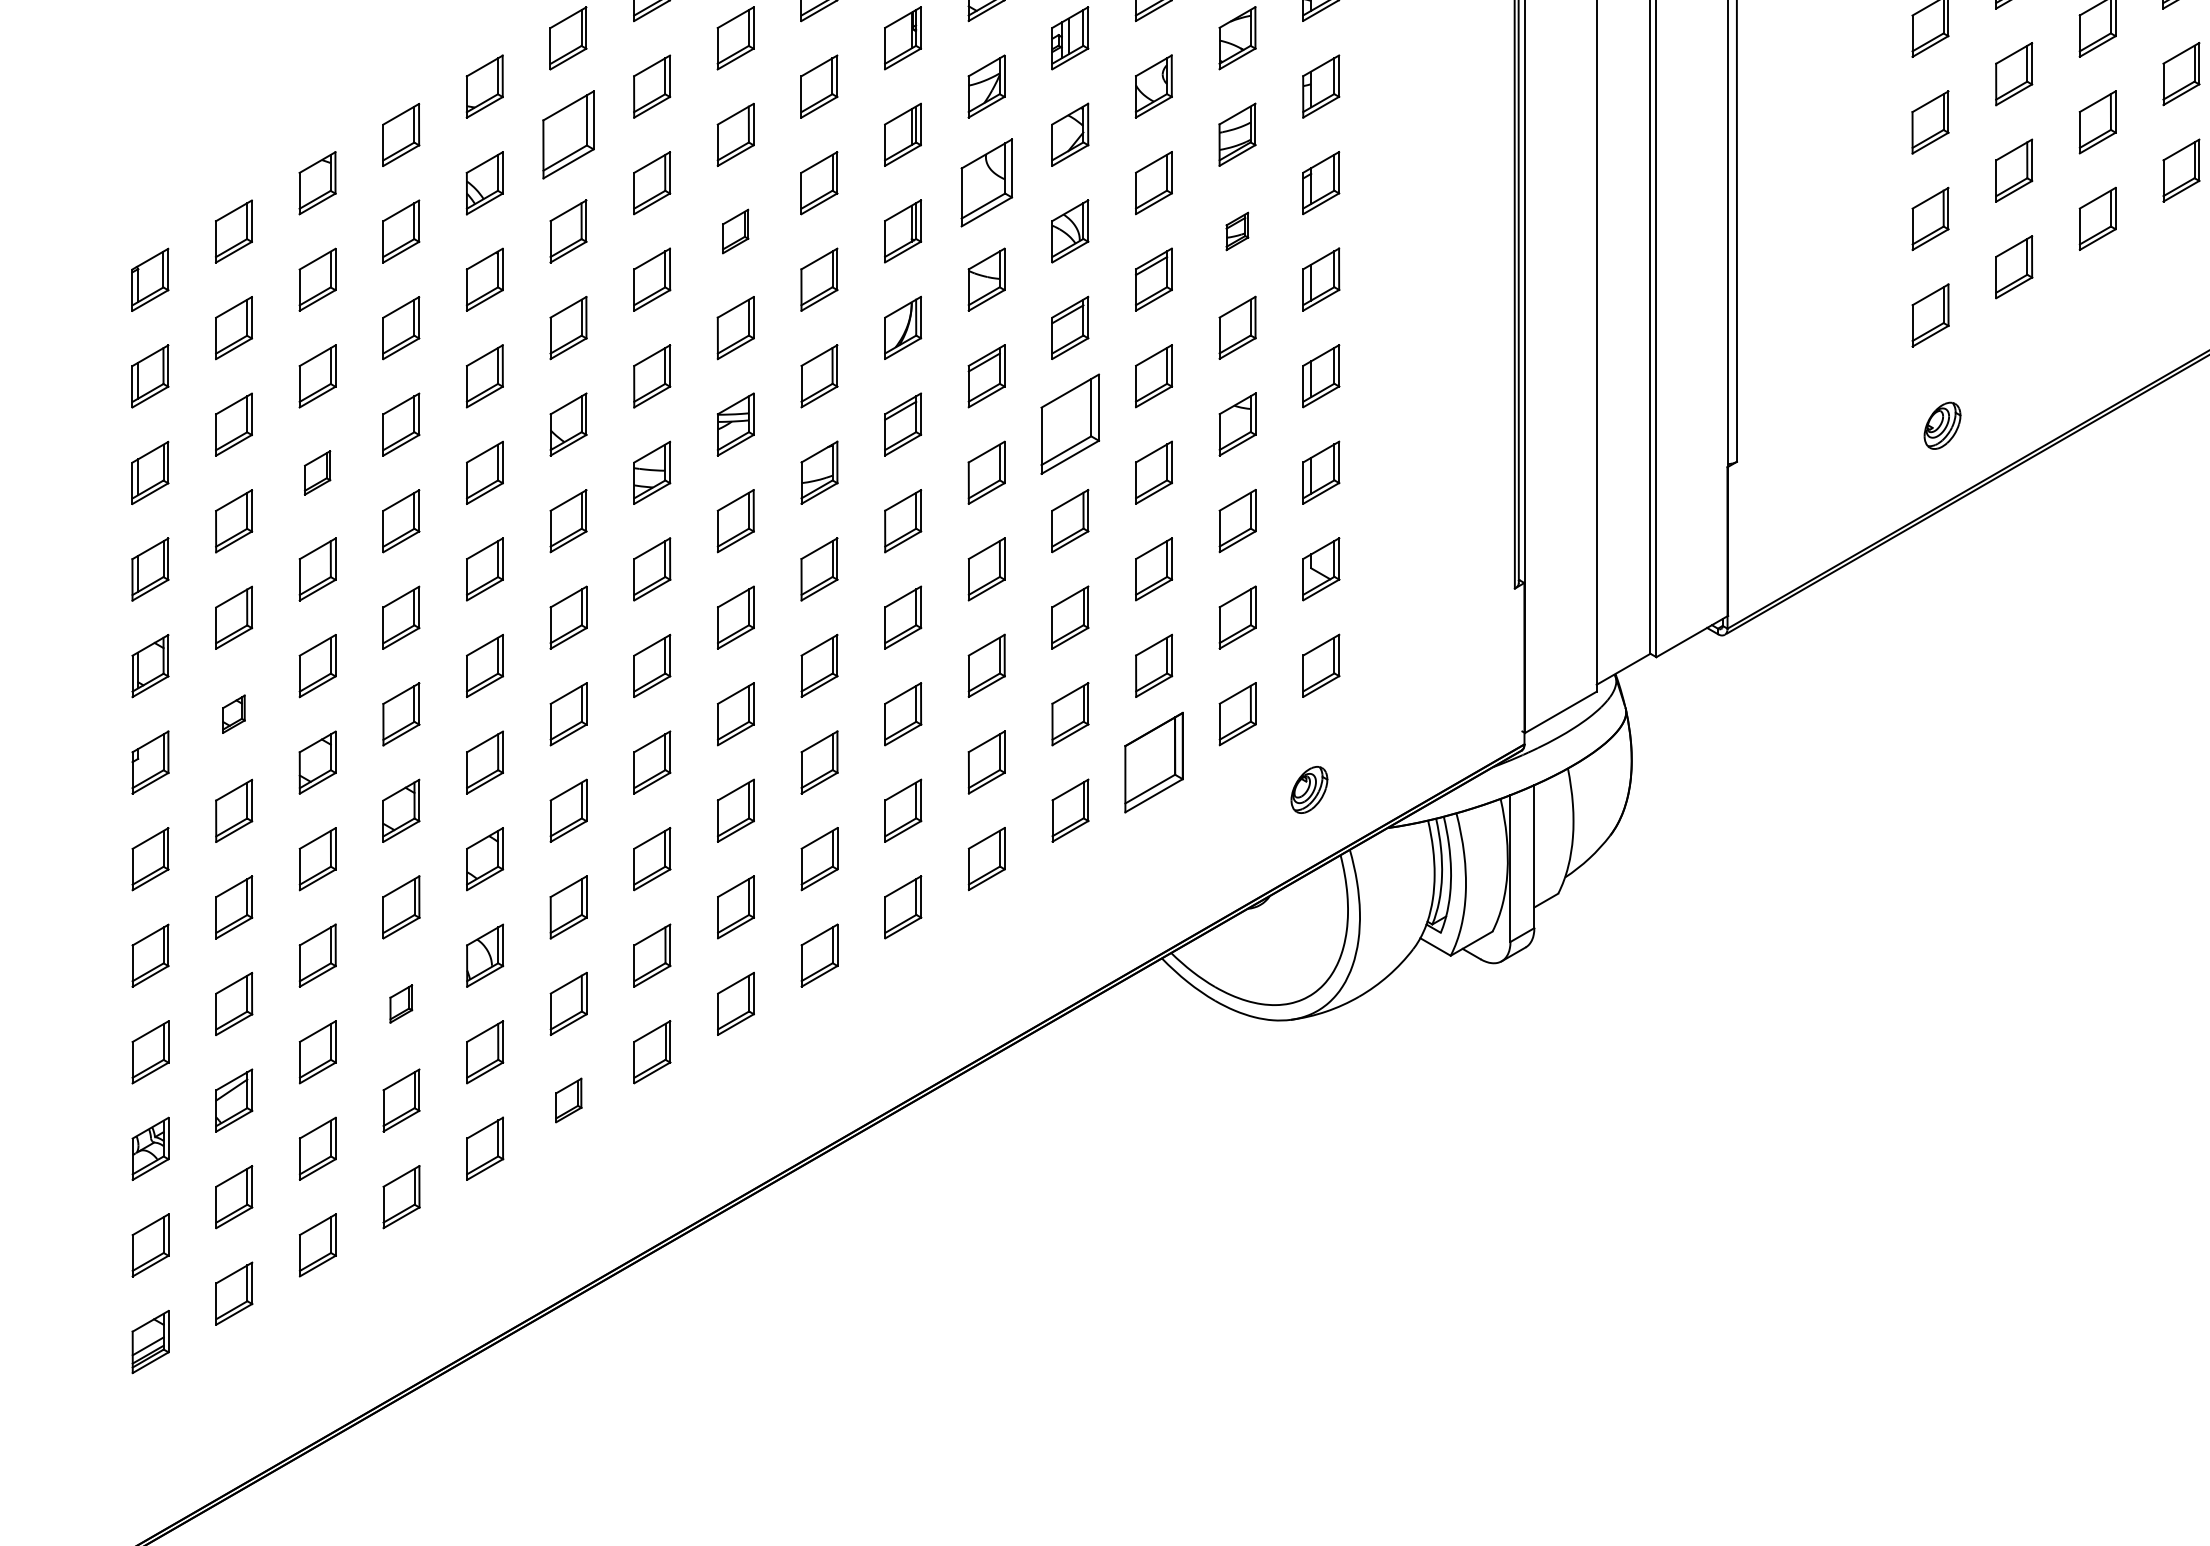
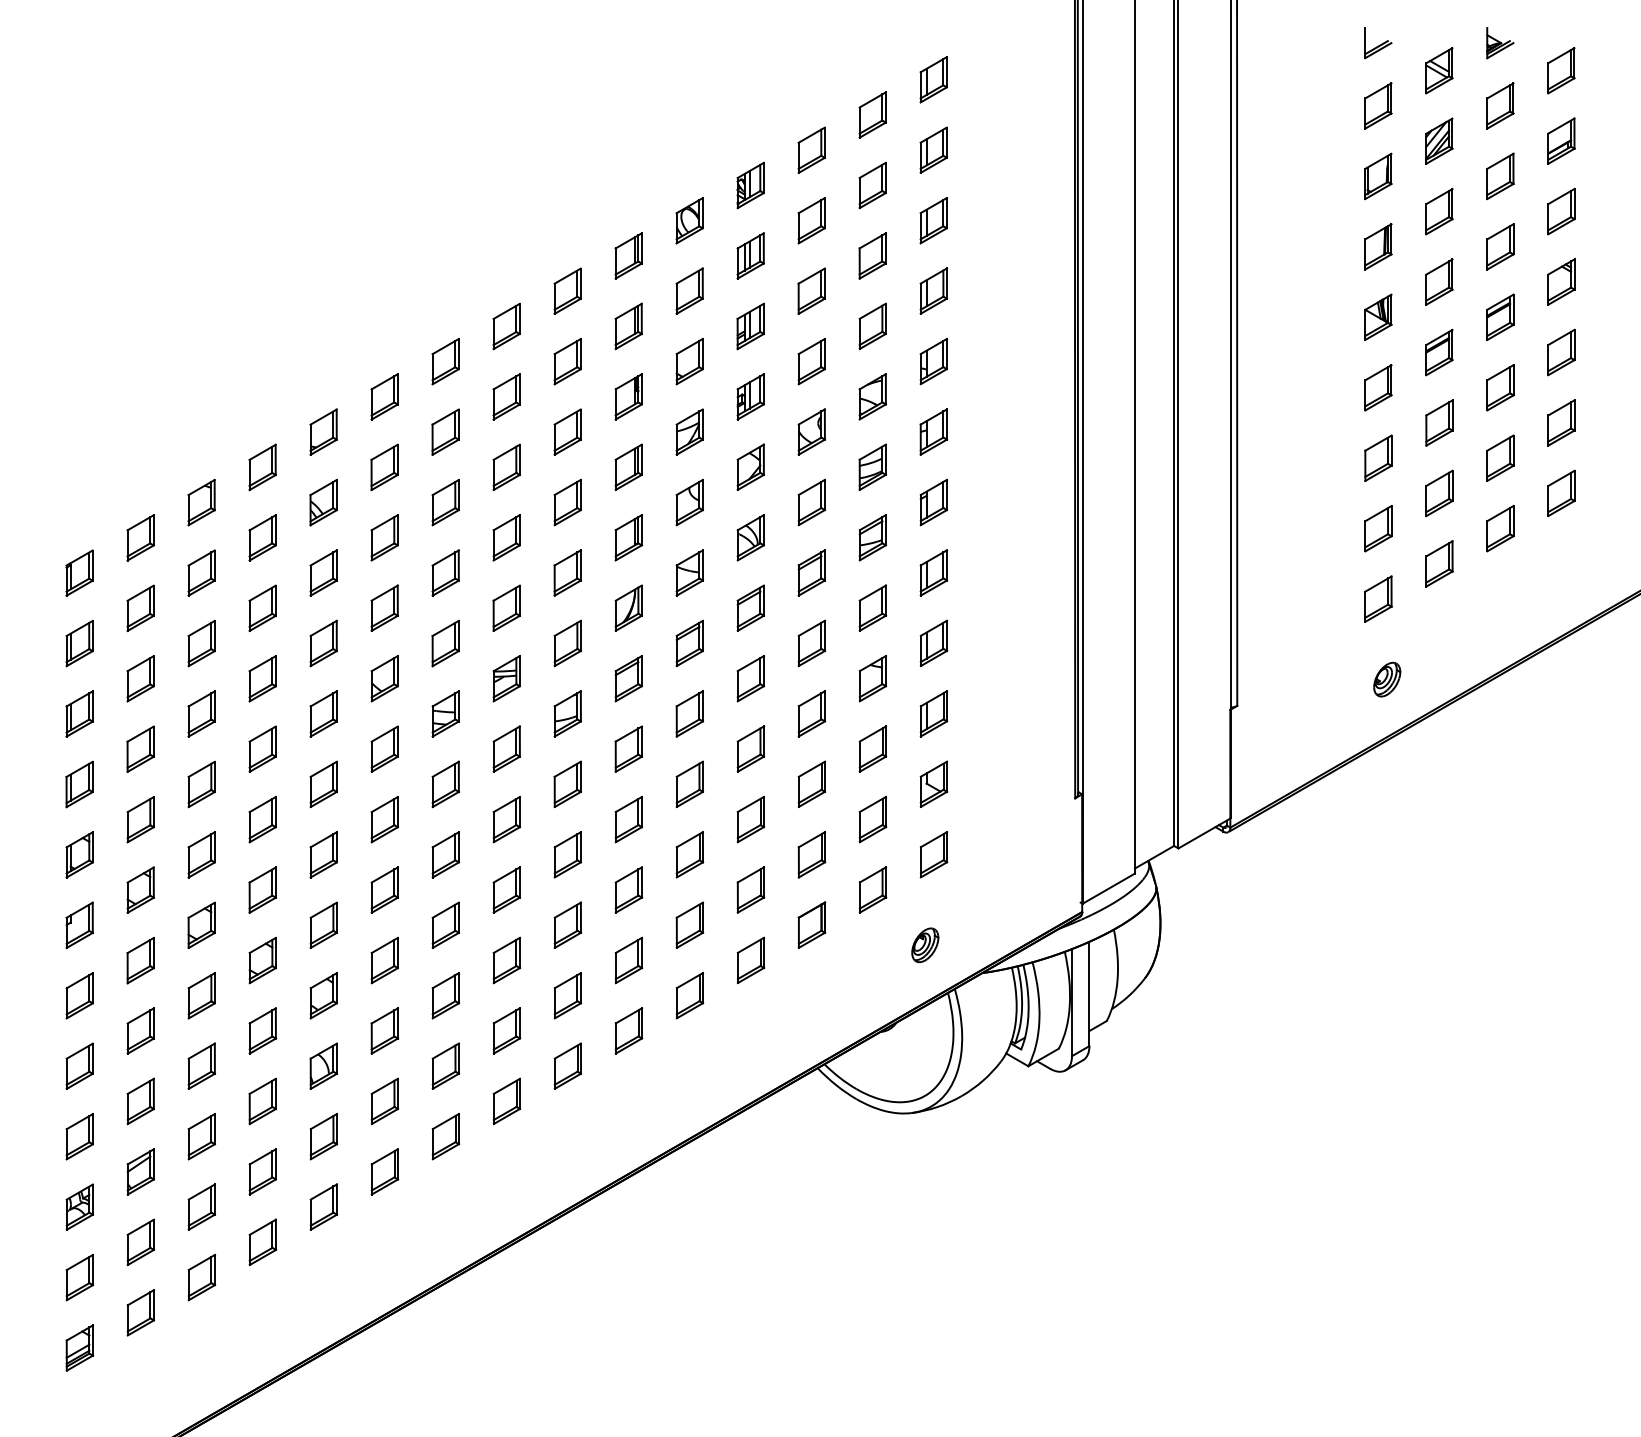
part: (568, 135) -> (384, 467), size x0.71
part: (986, 183) -> (689, 502), size x0.71
part: (735, 231) -> (506, 537), size x1.43
part: (1237, 231) -> (872, 537), size x1.67
part: (1069, 424) -> (750, 678), size x0.62
part: (317, 472) -> (201, 713), size x1.43
part: (233, 713) -> (140, 889), size x1.67
part: (1153, 761) -> (811, 924), size x0.62
part: (400, 1004) -> (262, 1101), size x1.67
part: (568, 1099) -> (384, 1171), size x1.43

